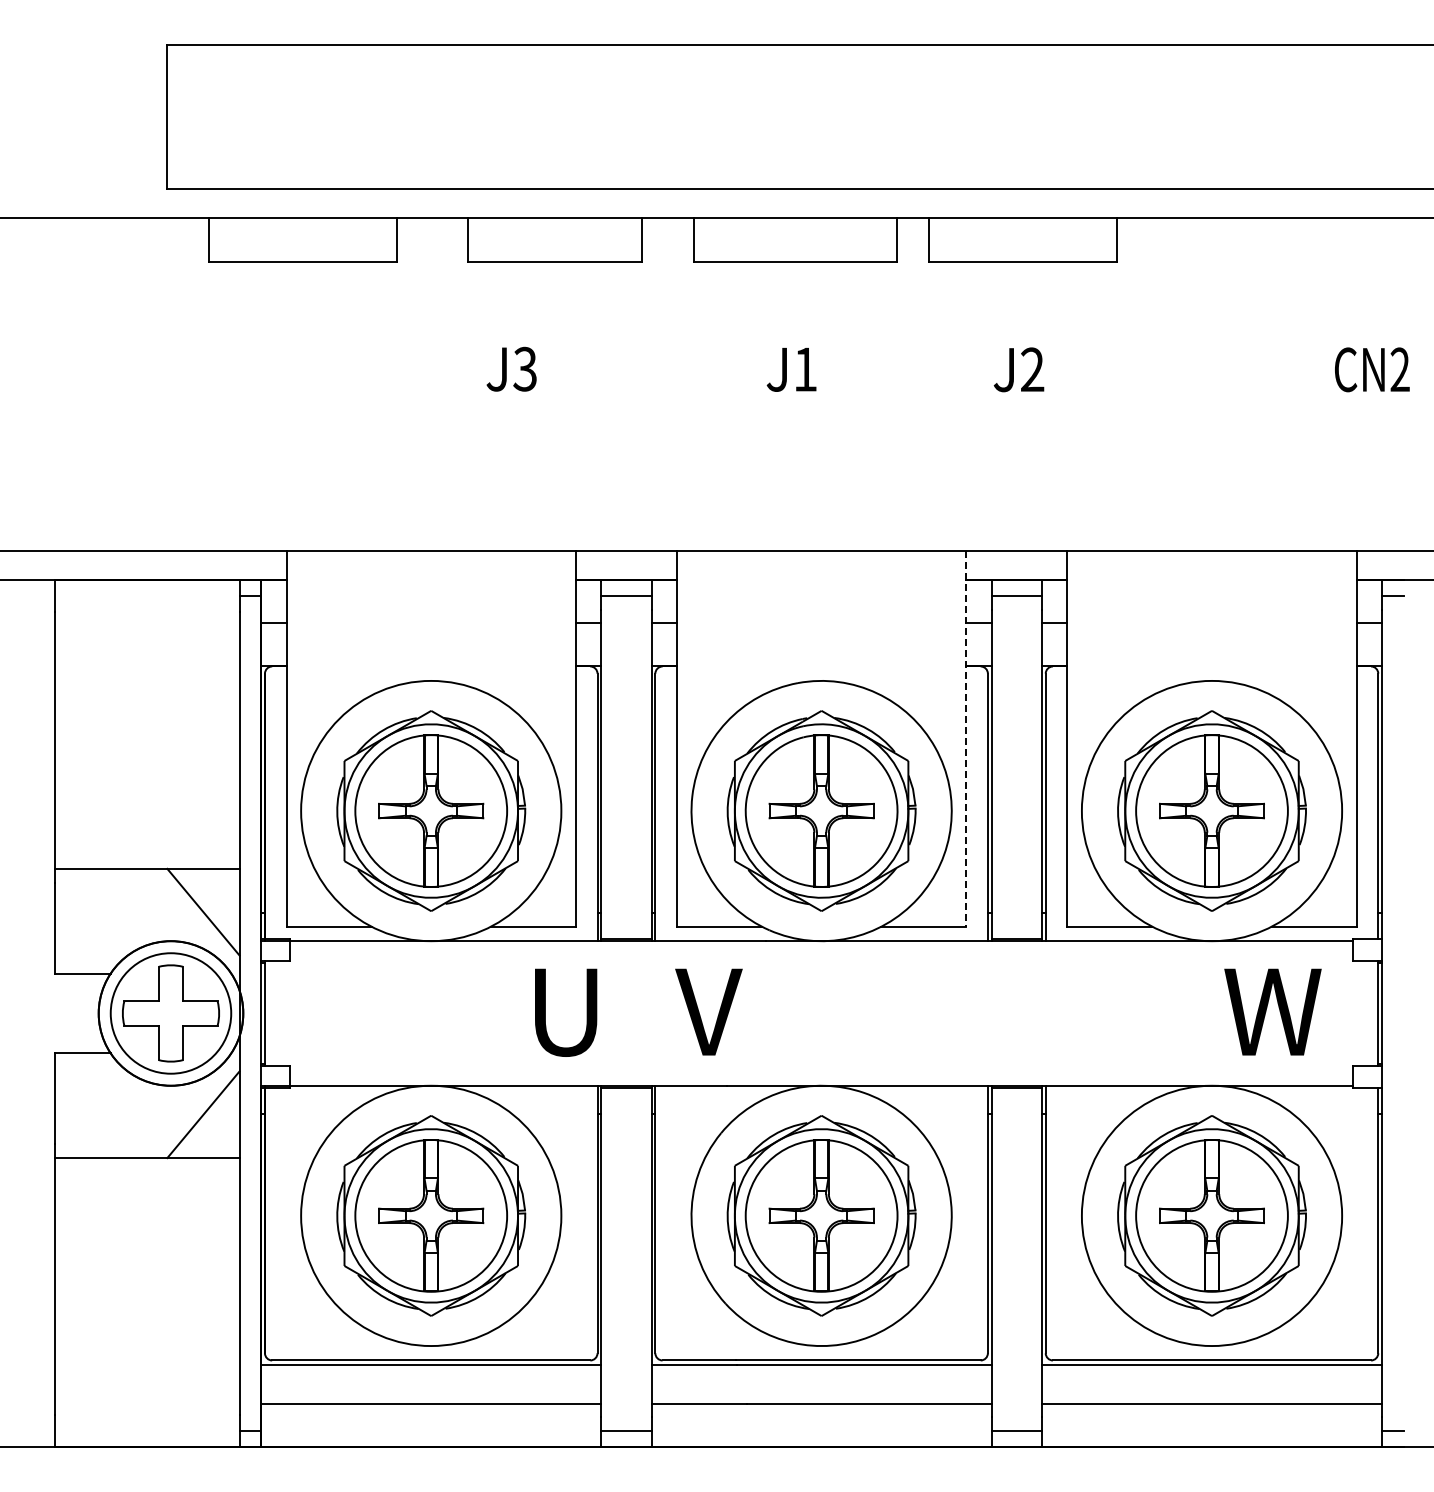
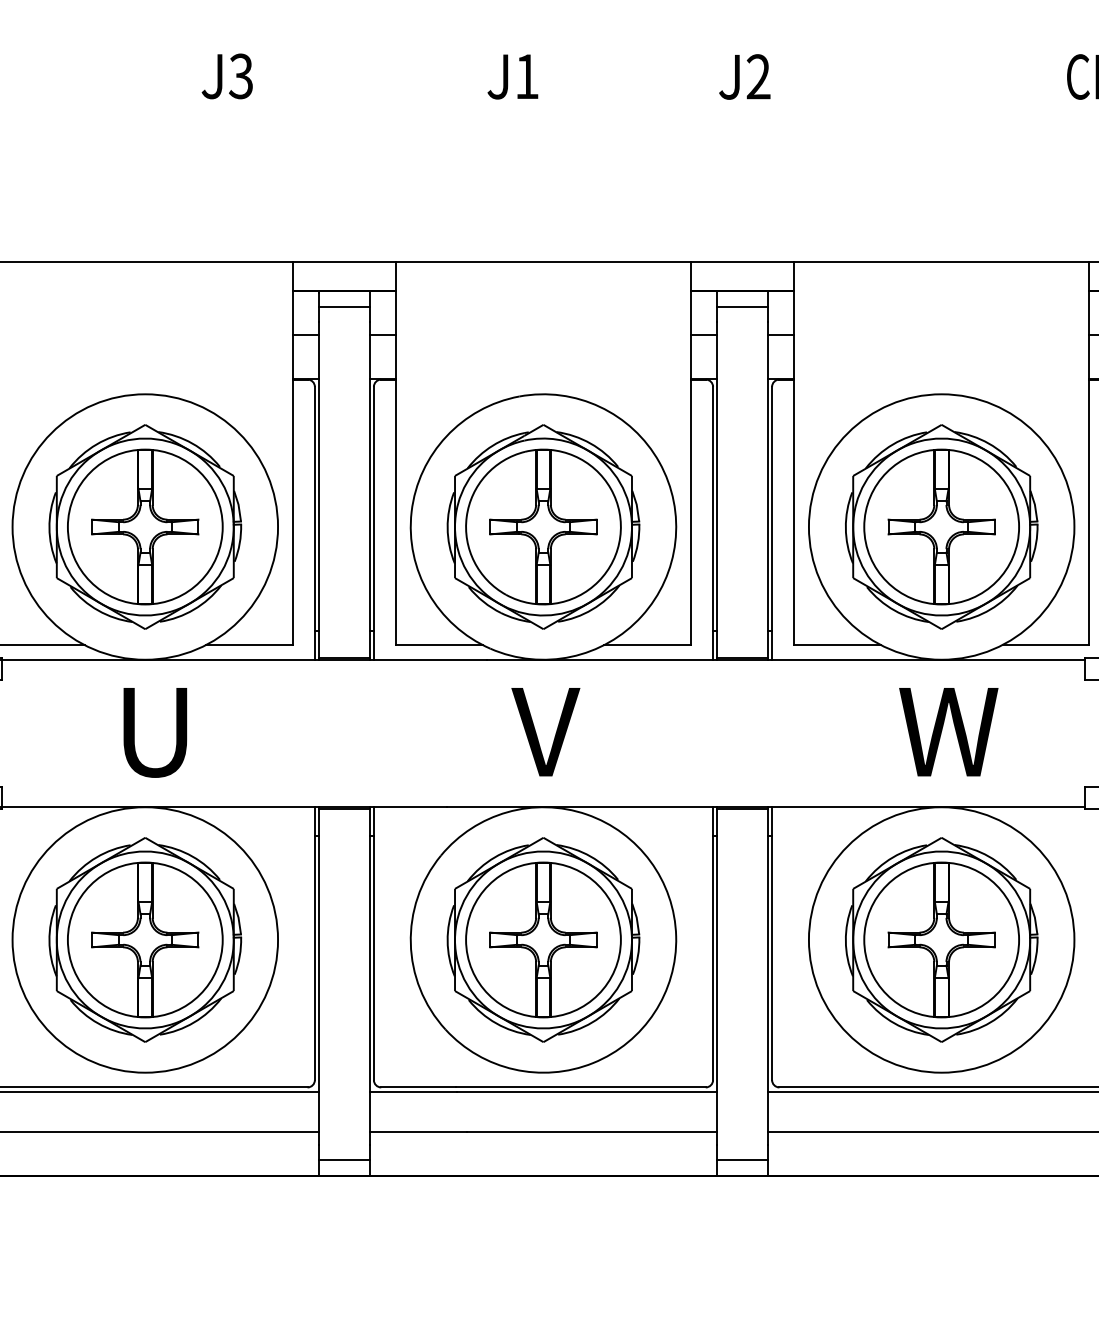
line: (966, 738) -> (691, 453), dashed -> solid
text: (708, 1011) -> (545, 731), moved
text: (1272, 1011) -> (948, 731), moved
text: (566, 1012) -> (155, 732), moved

